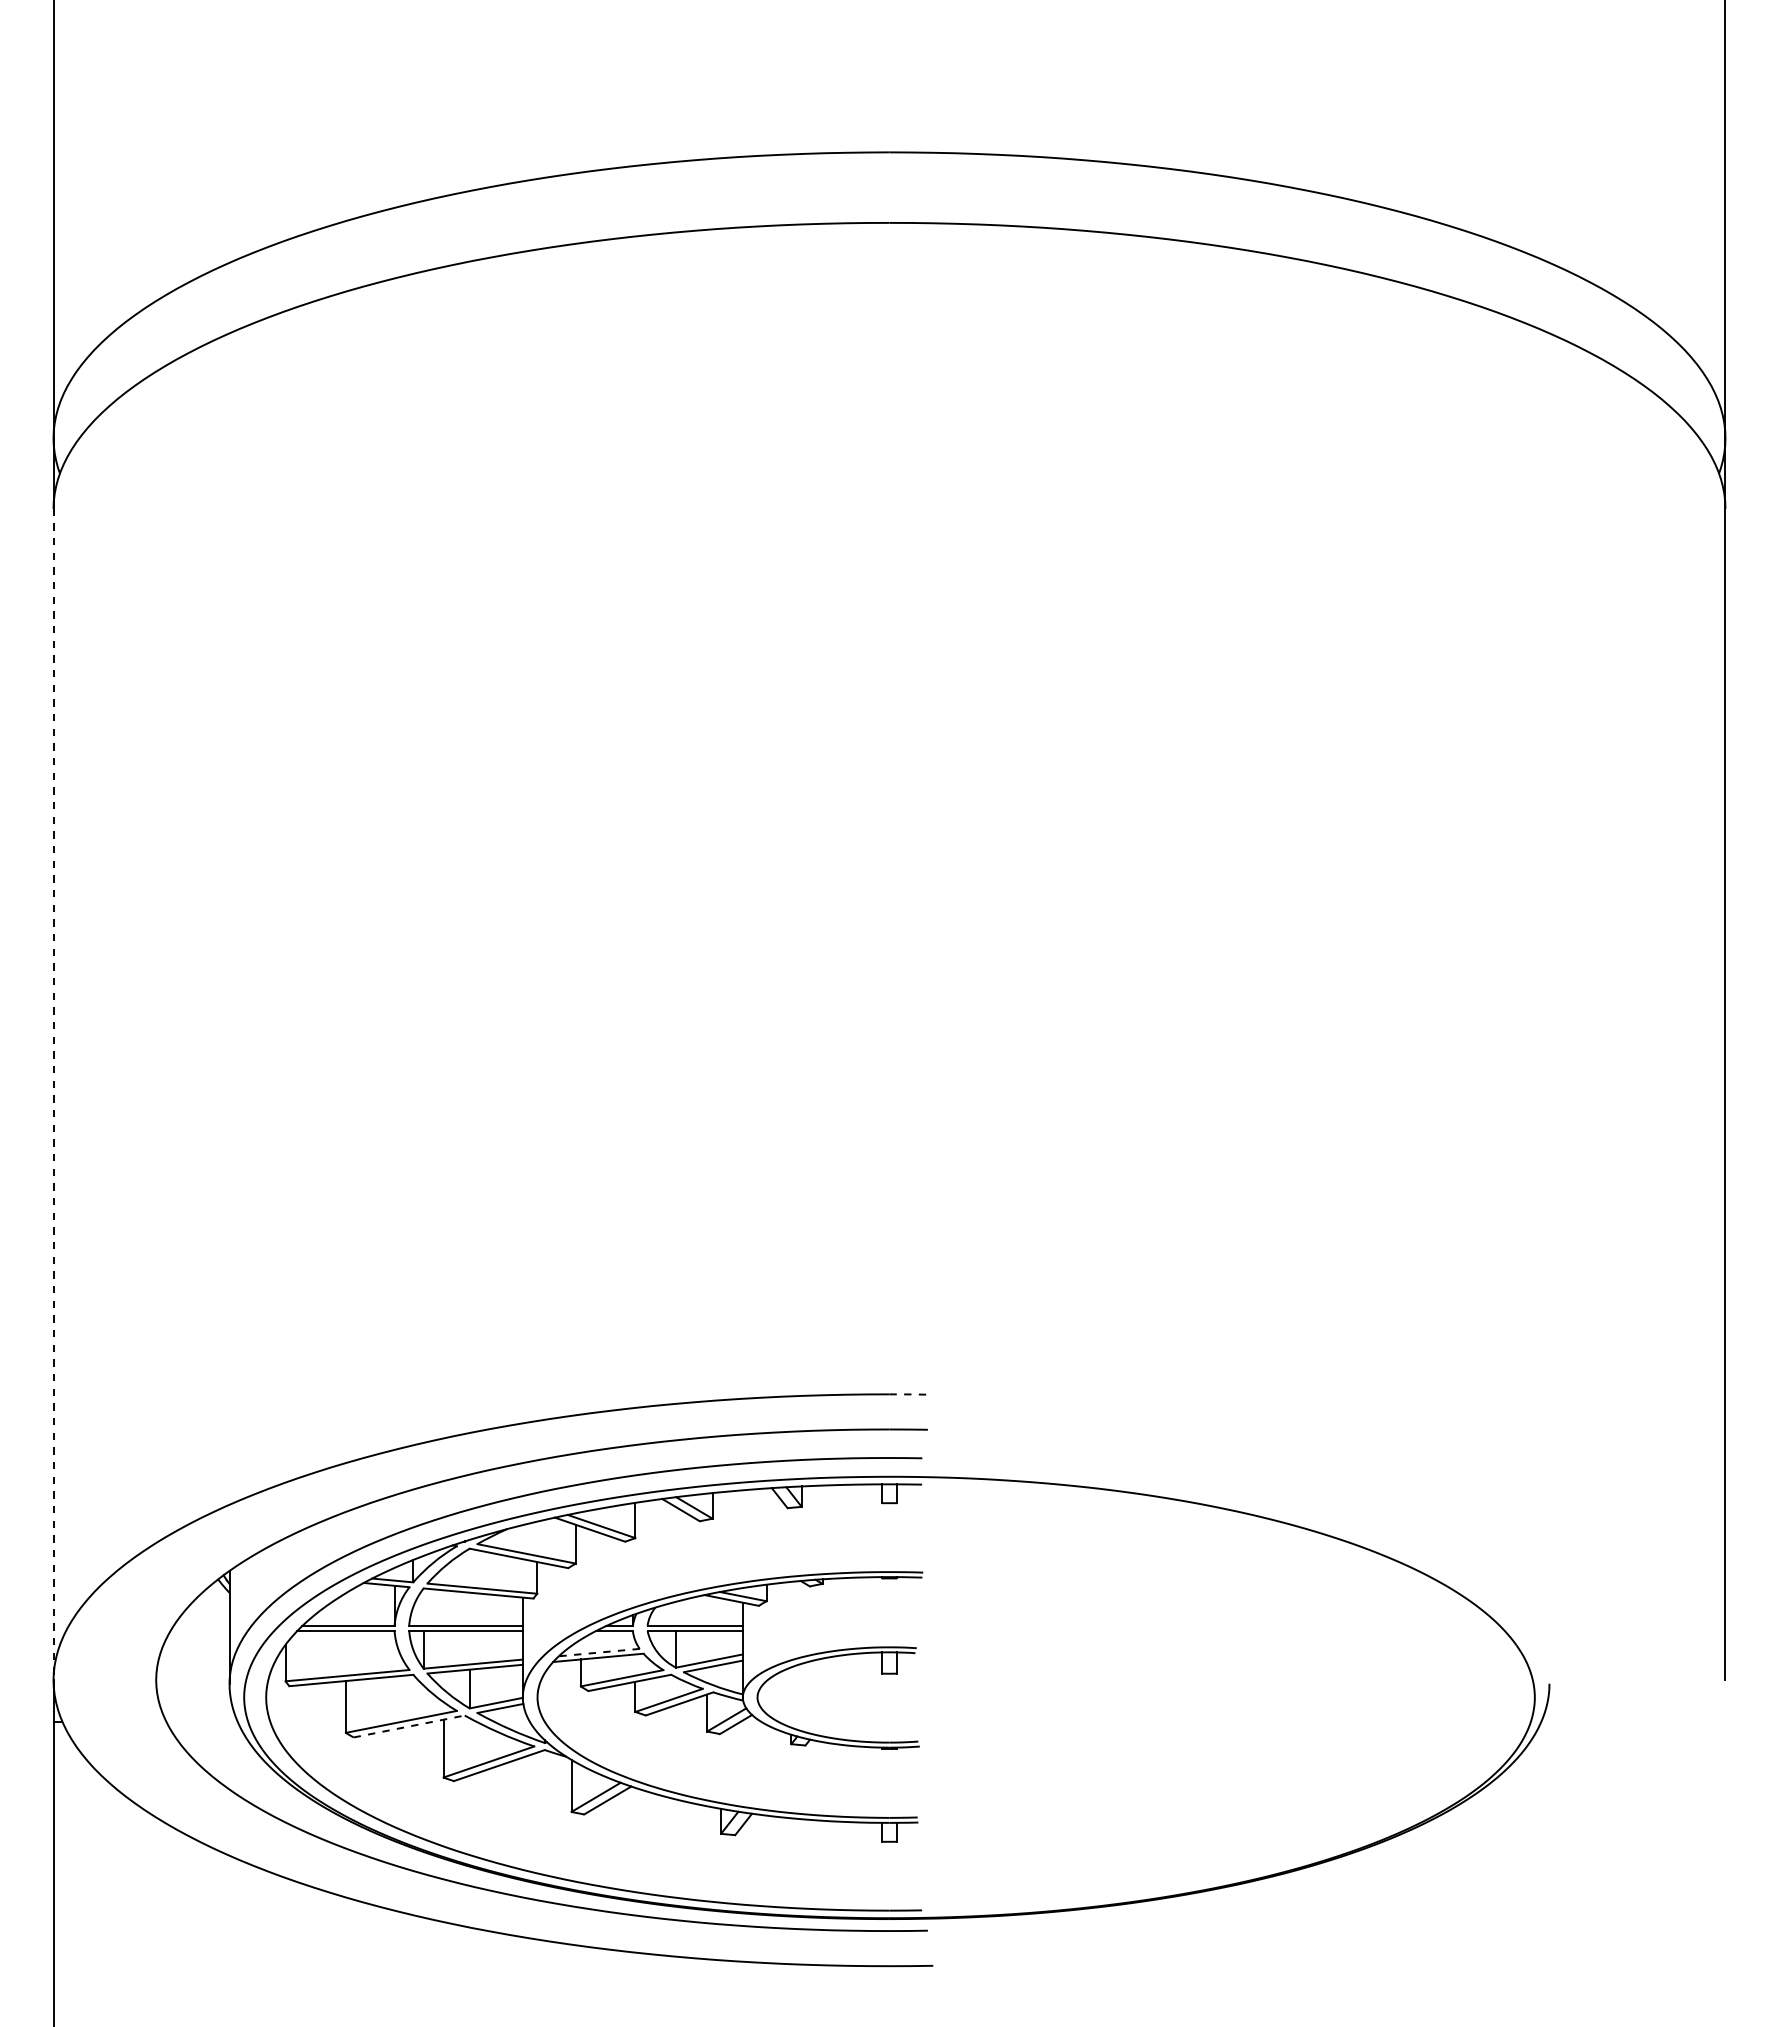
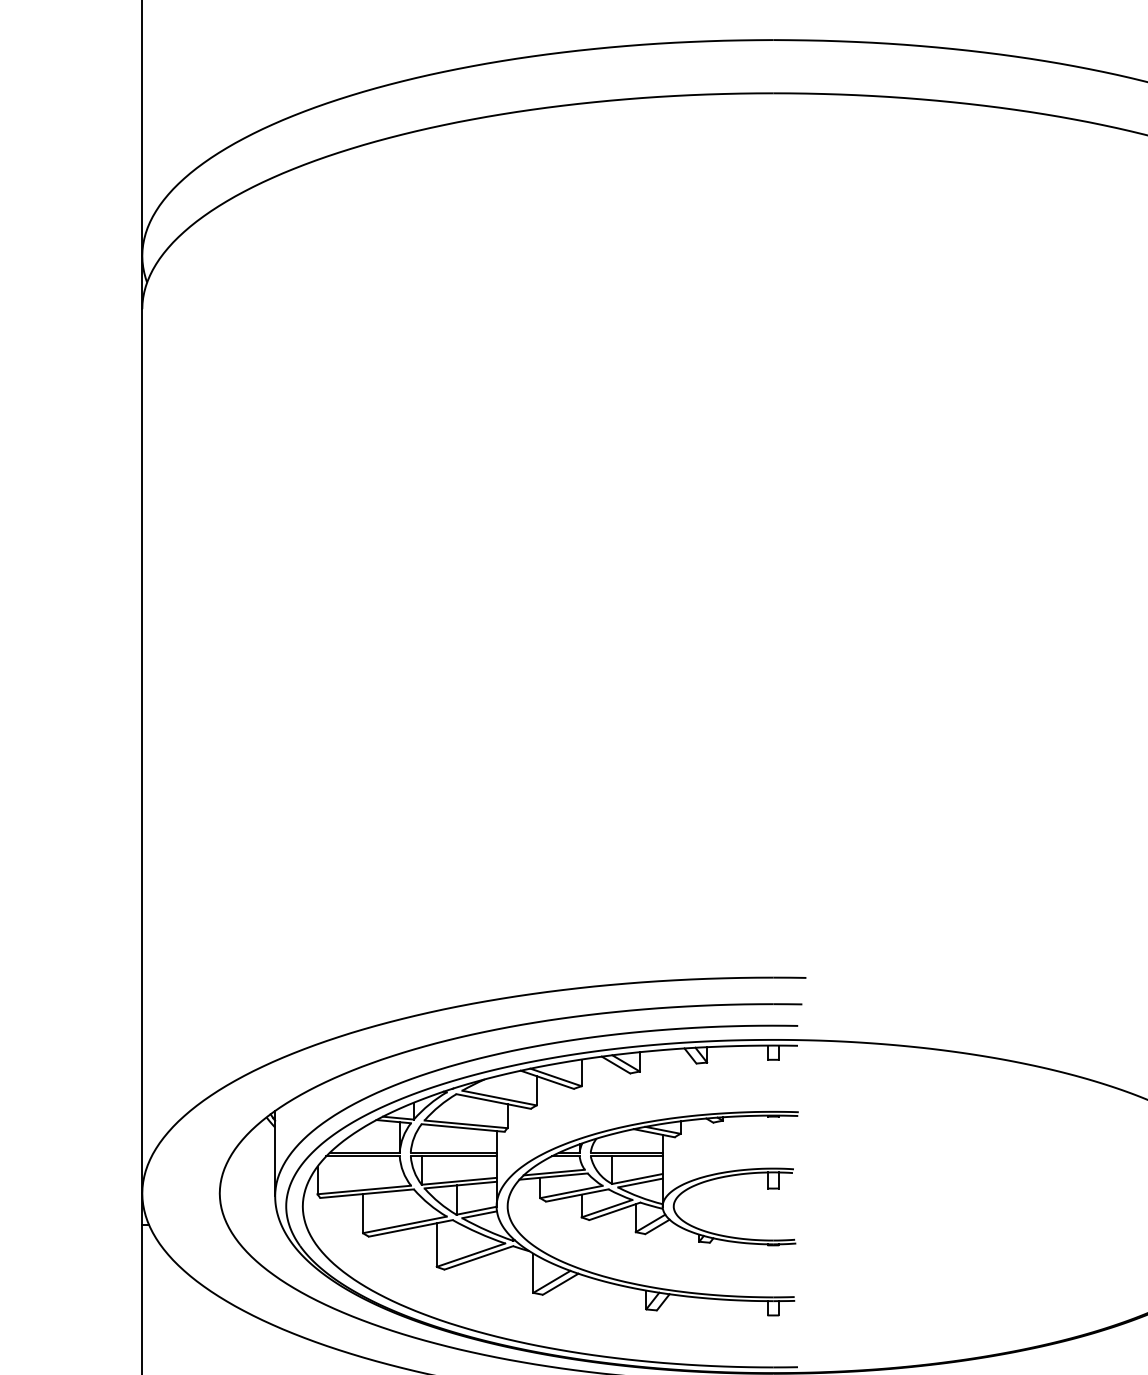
line: (53, 1094) -> (142, 751), dashed -> solid
line: (911, 1394) -> (789, 977), dashed -> solid
line: (599, 1652) -> (554, 1172), dashed -> solid
line: (409, 1726) -> (411, 1228), dashed -> solid

